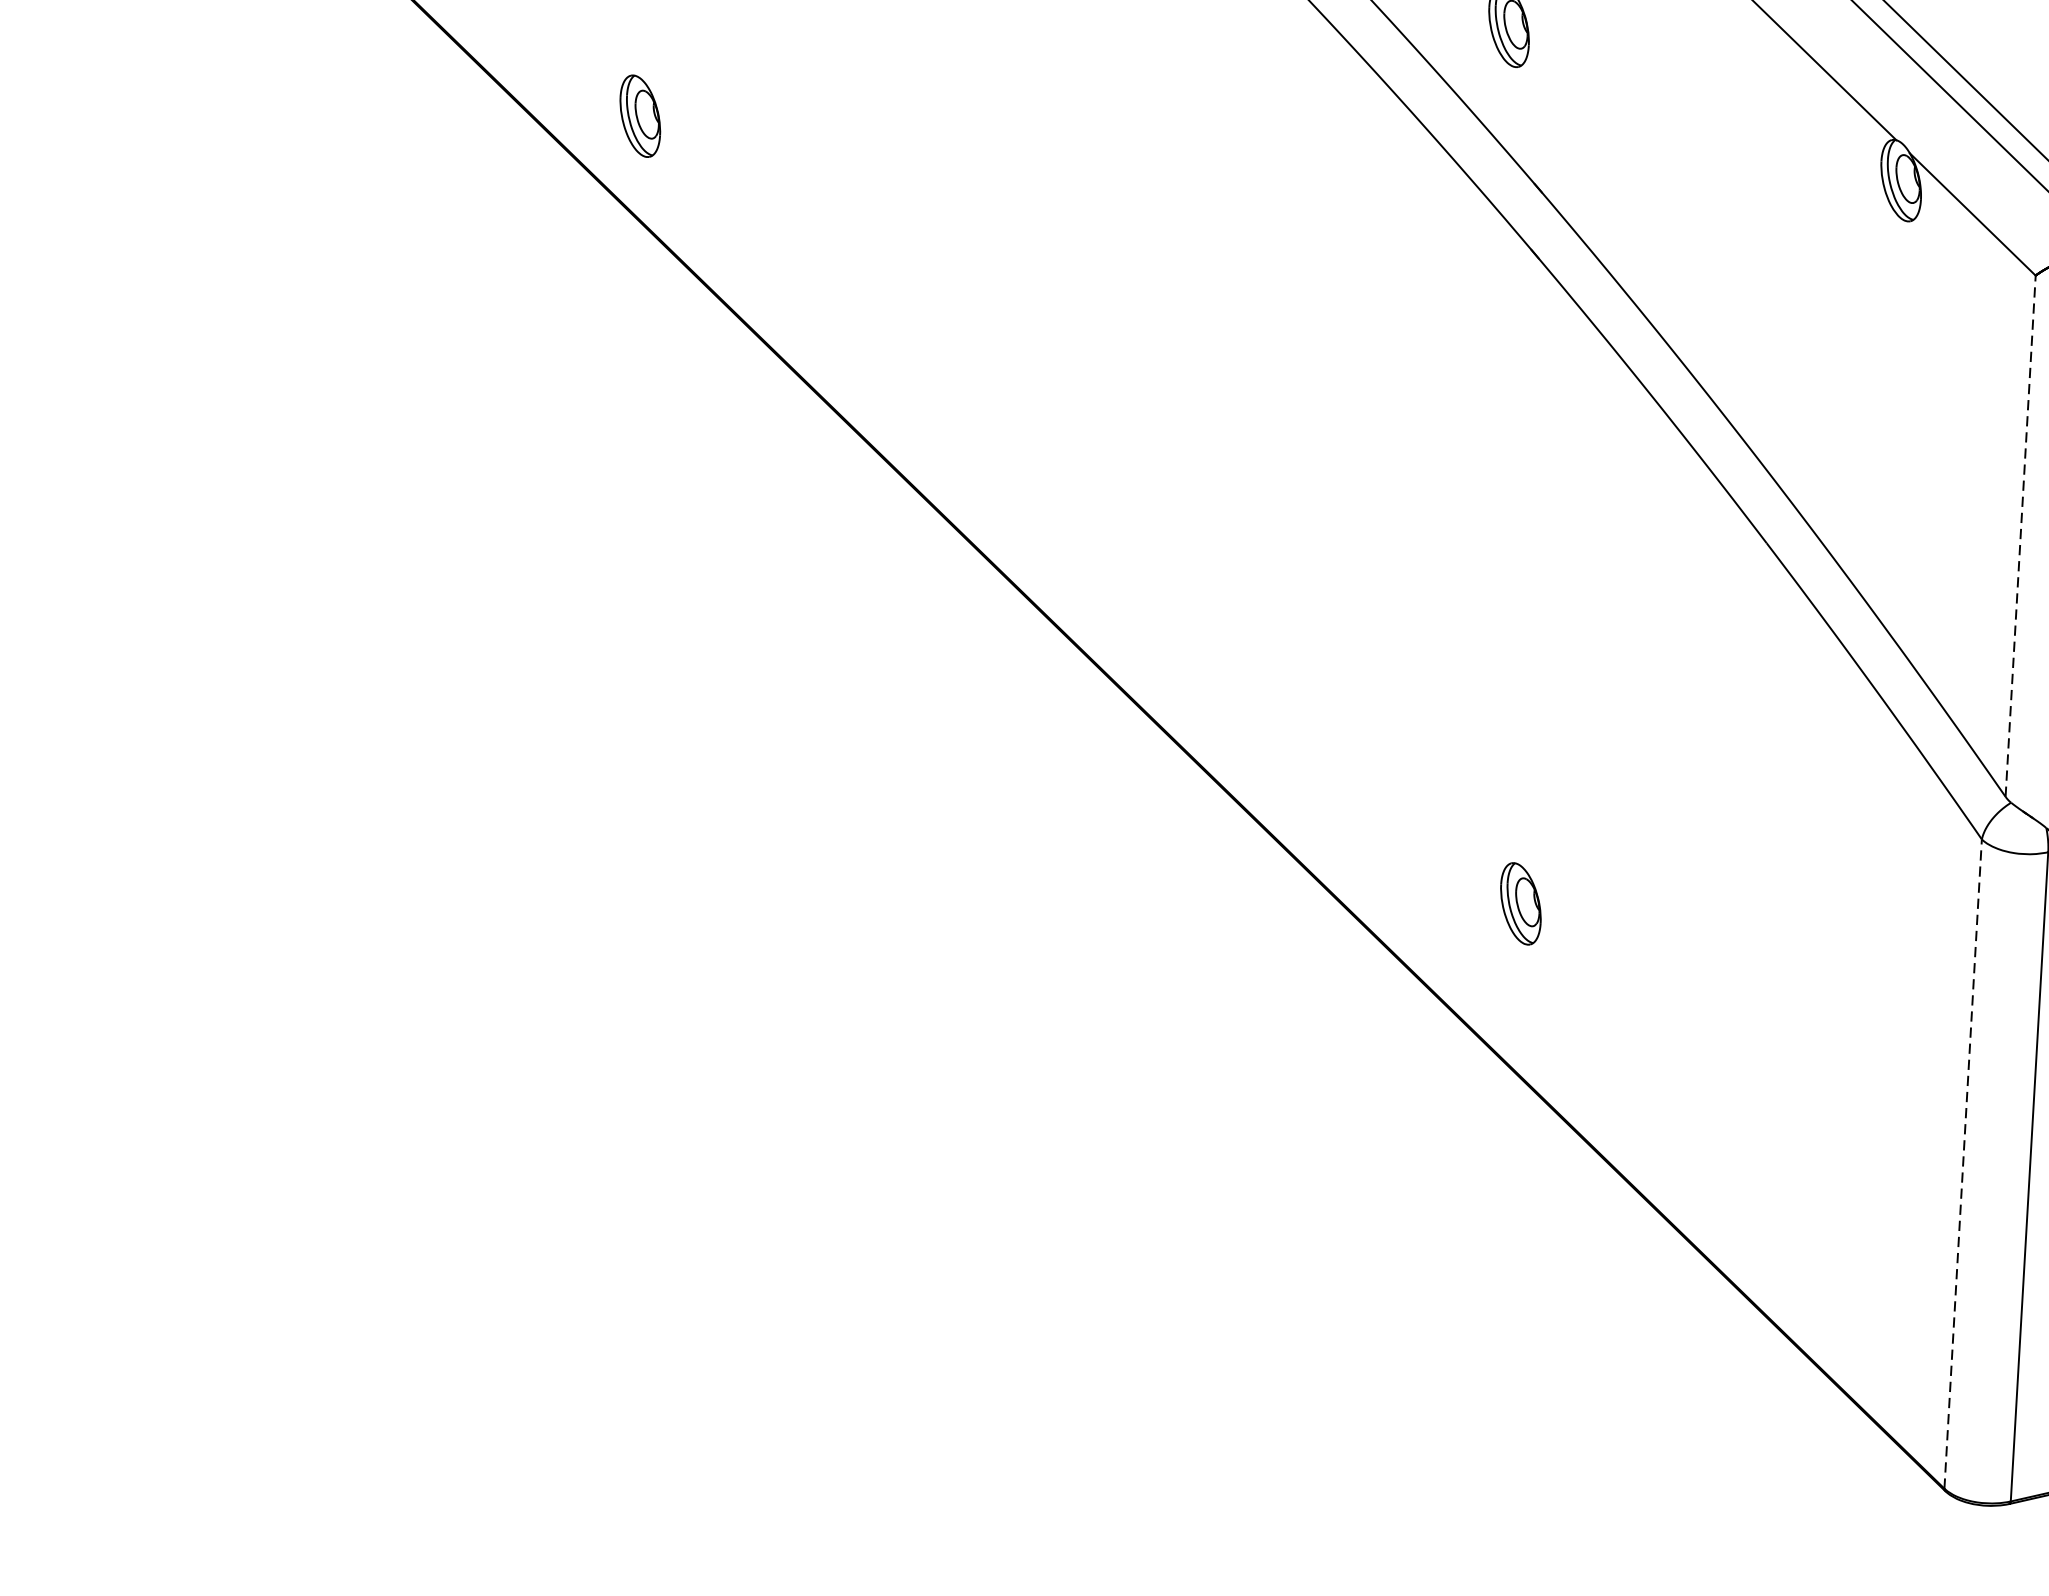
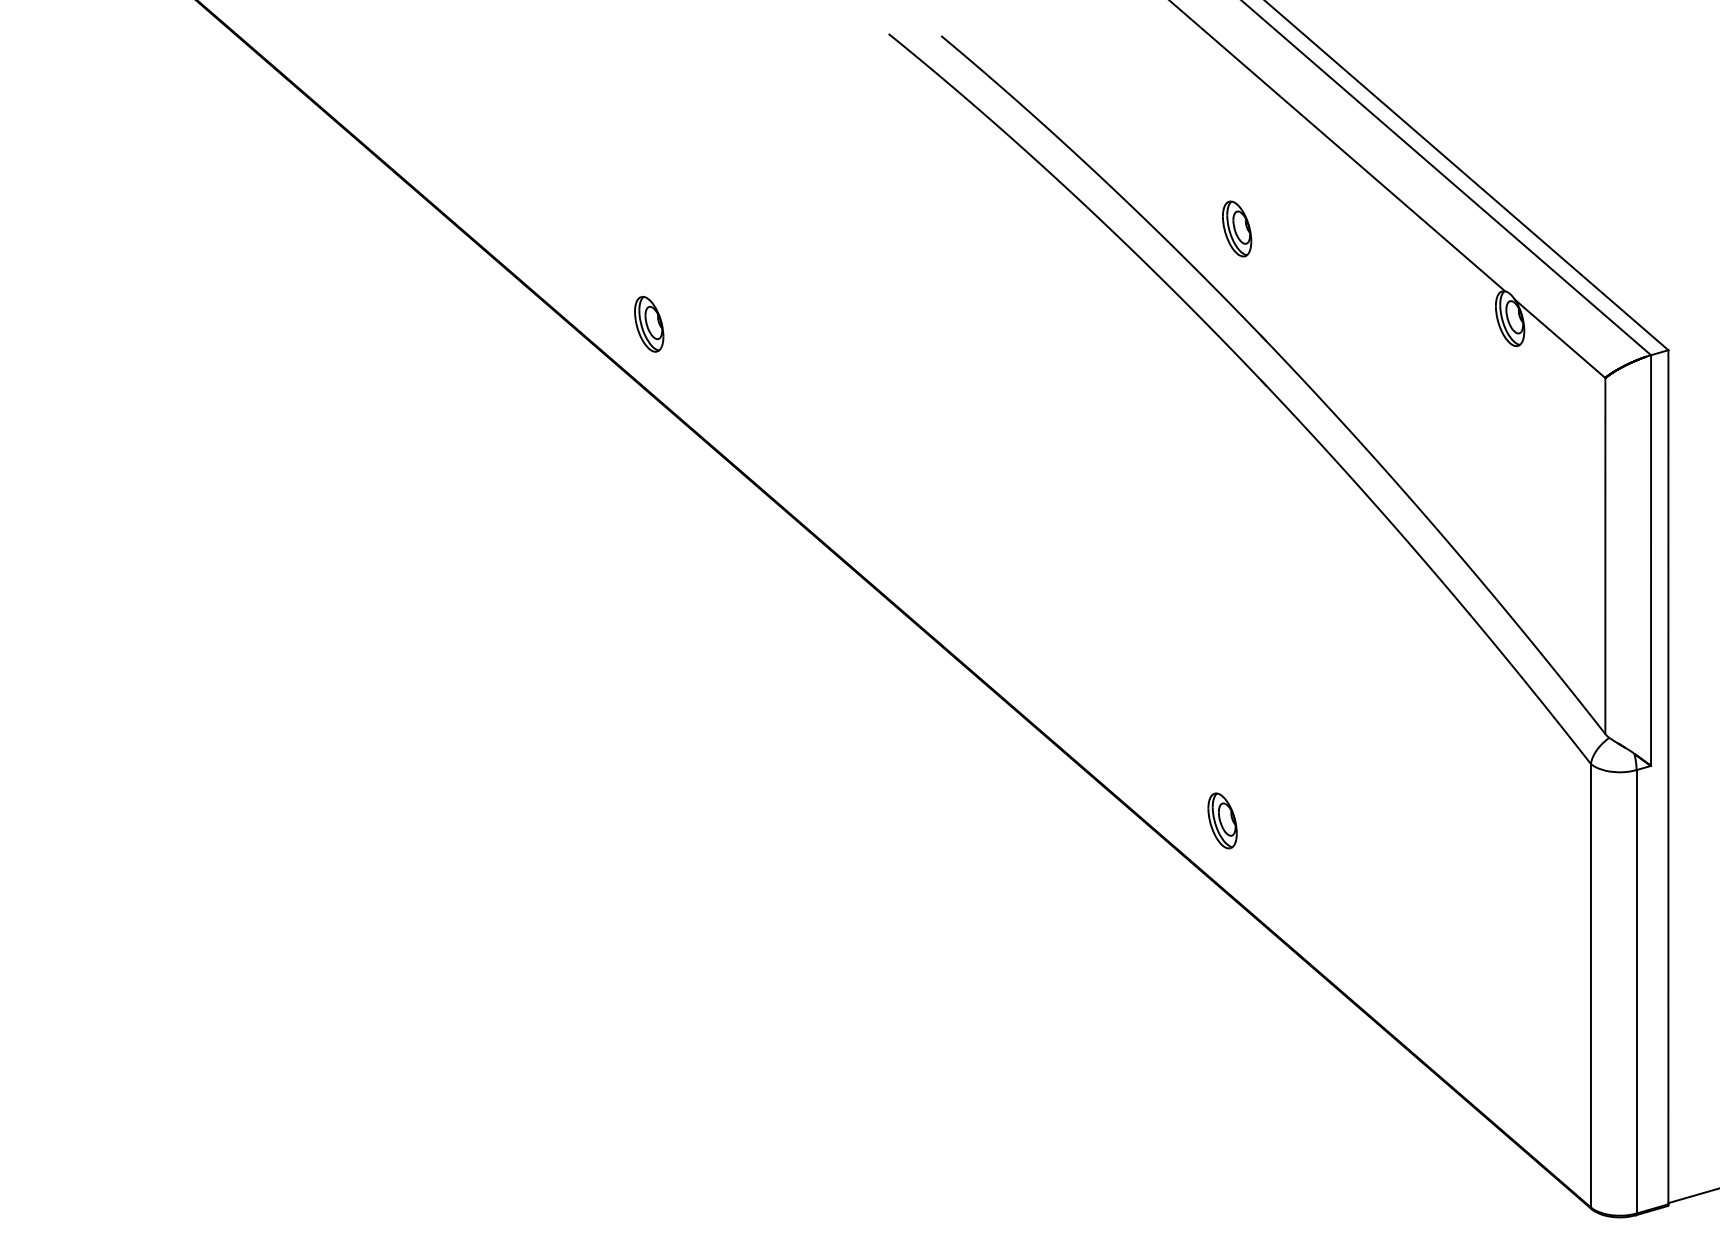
line: (2020, 536) -> (1605, 556), dashed -> solid
part: (1520, 903) -> (1222, 820), moved
line: (1962, 1163) -> (1590, 985), dashed -> solid

